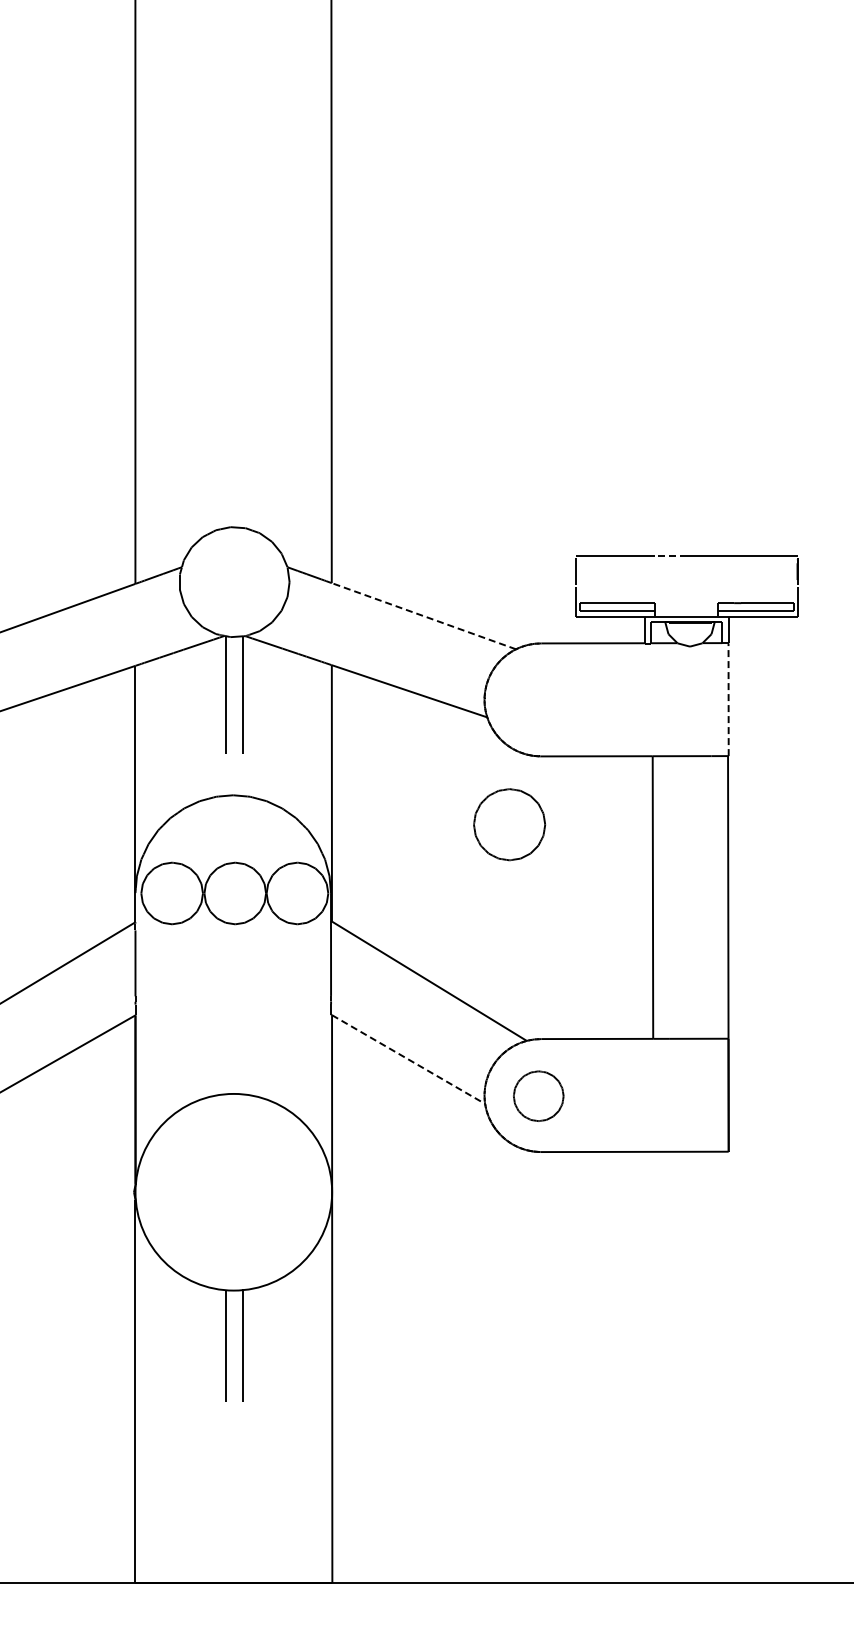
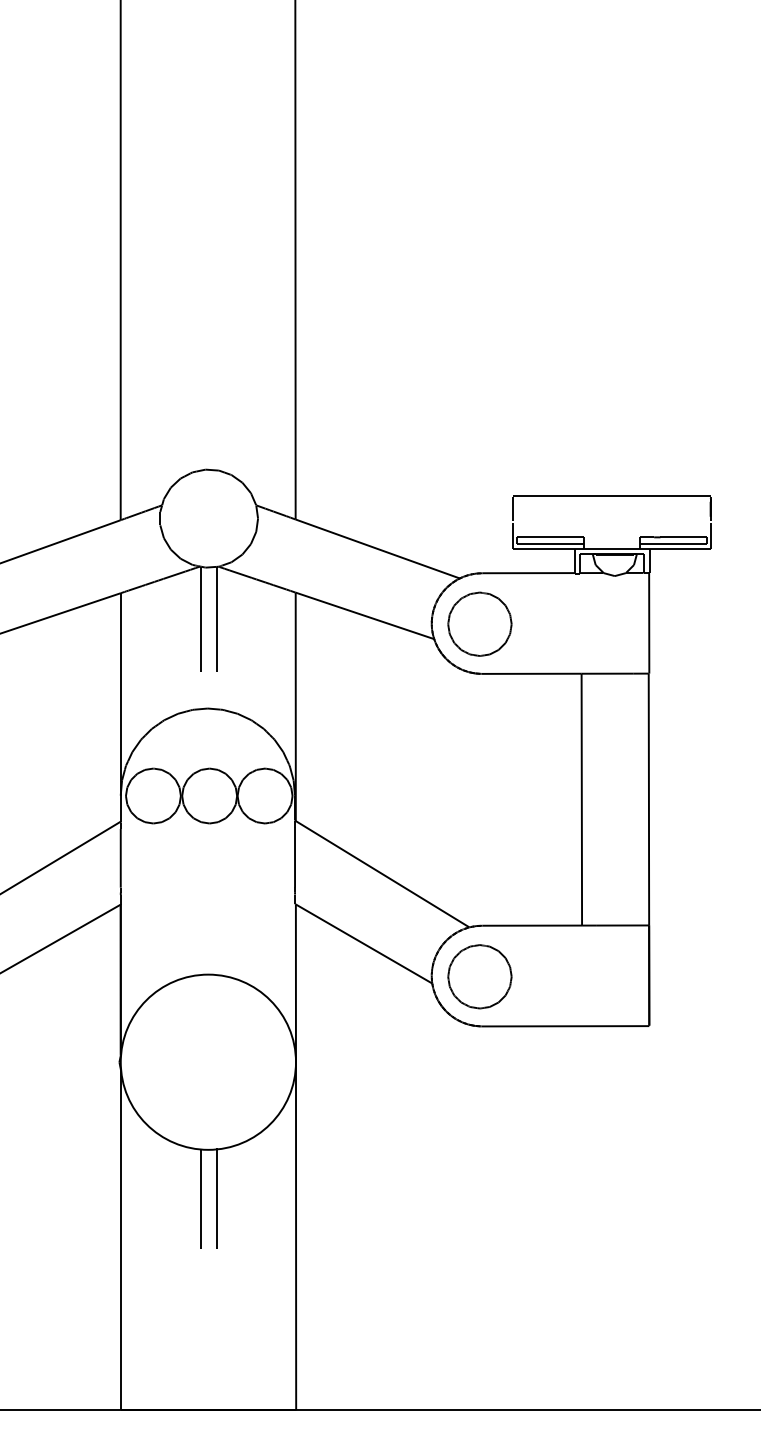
line: (670, 556) -> (597, 495), dashed -> solid
line: (423, 616) -> (377, 549), dashed -> solid
line: (728, 699) -> (649, 623), dashed -> solid
part: (509, 824) -> (479, 624), moved
line: (409, 1059) -> (364, 943), dashed -> solid
part: (538, 1095) -> (479, 976), size x1.43

